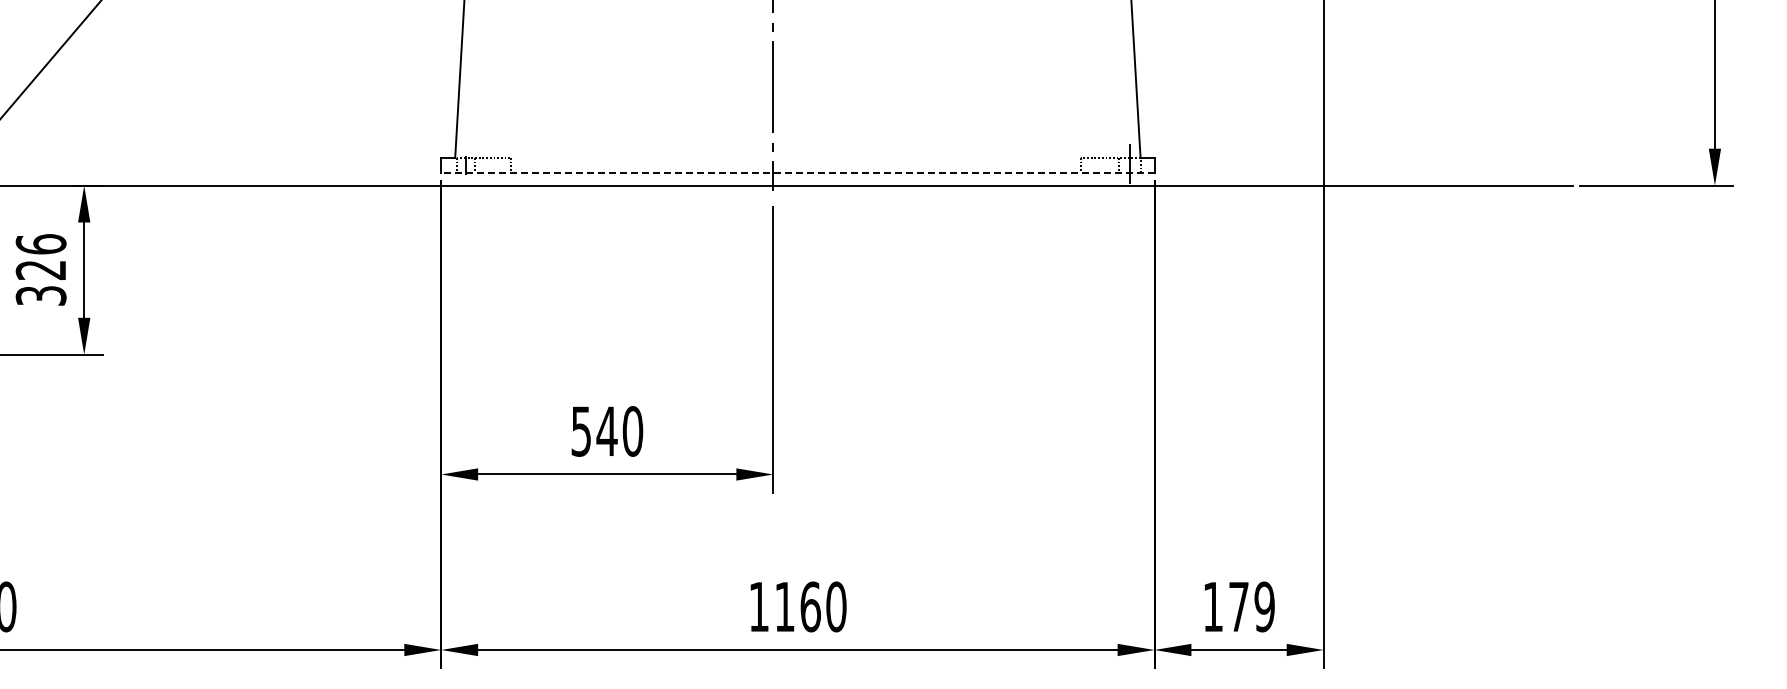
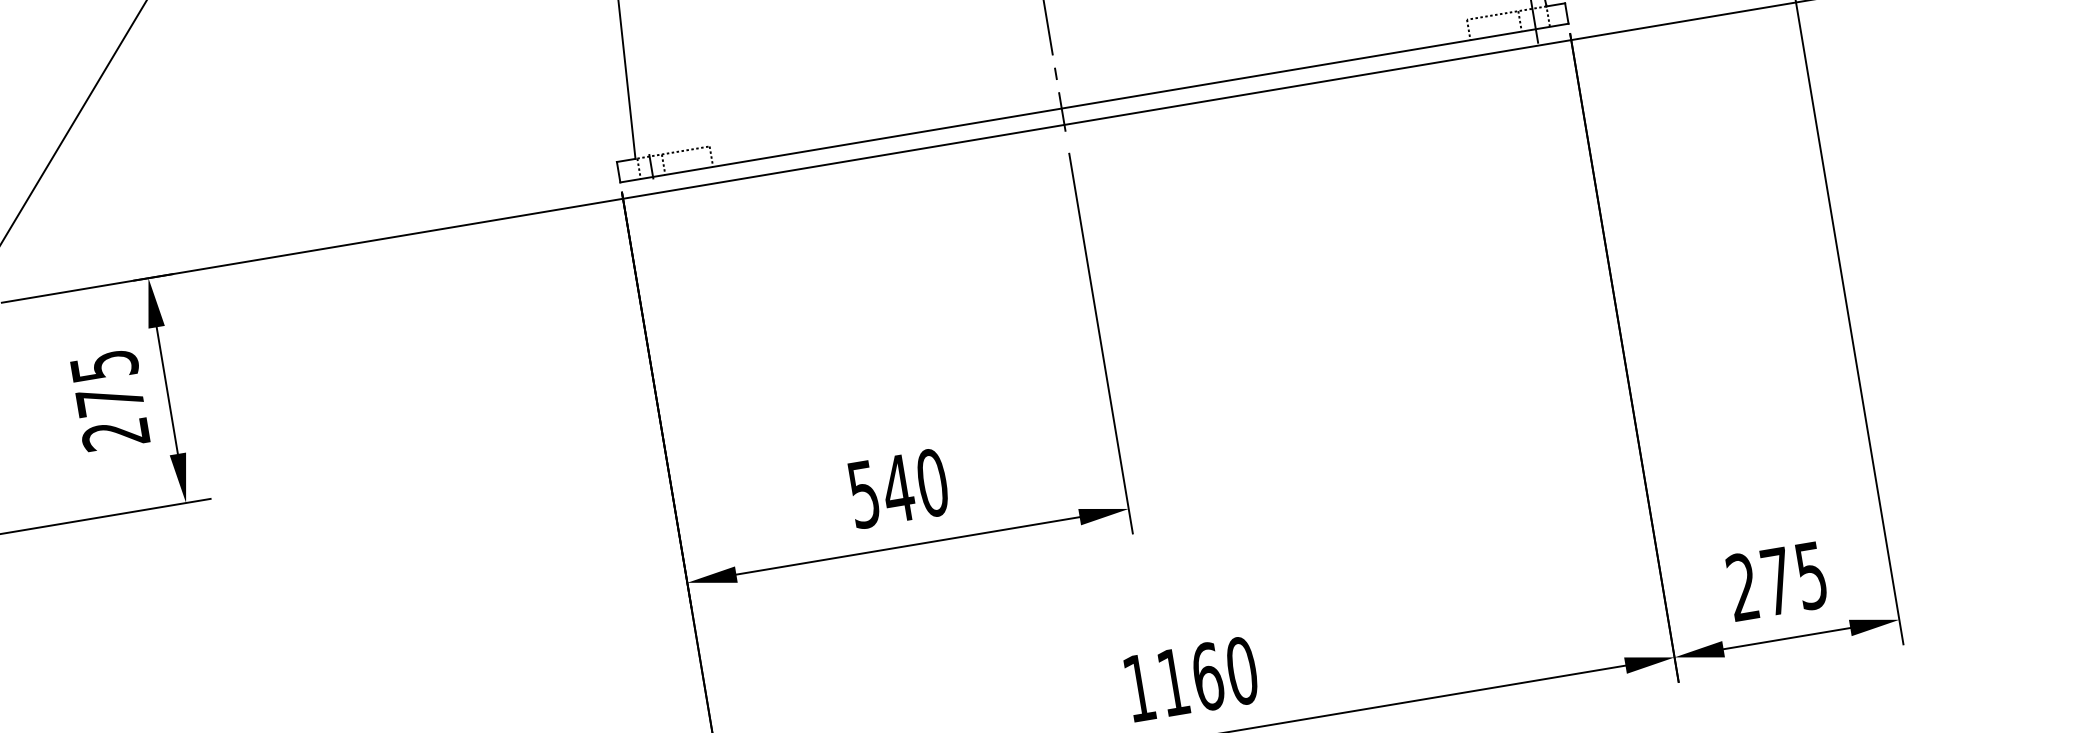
line: (797, 173) -> (1093, 103), dashed -> solid
text: (40, 269) -> (109, 399), 326 -> 275
text: (1238, 606) -> (1776, 580), 179 -> 275

